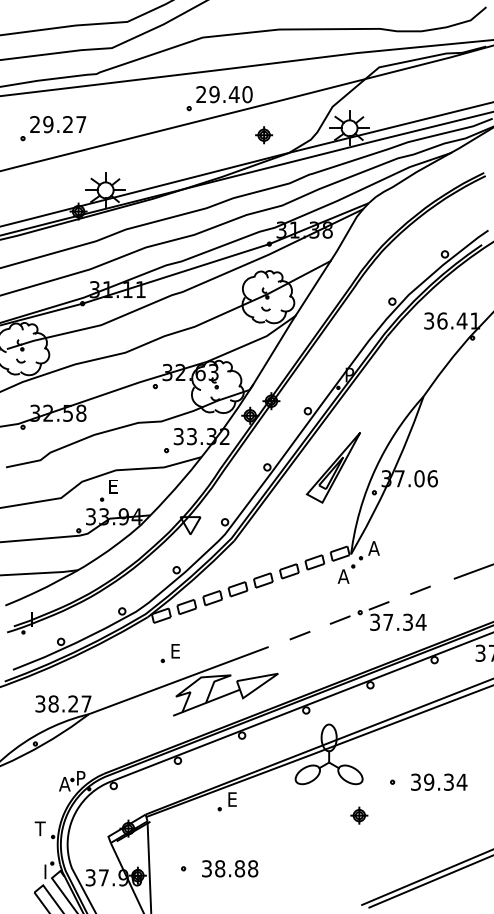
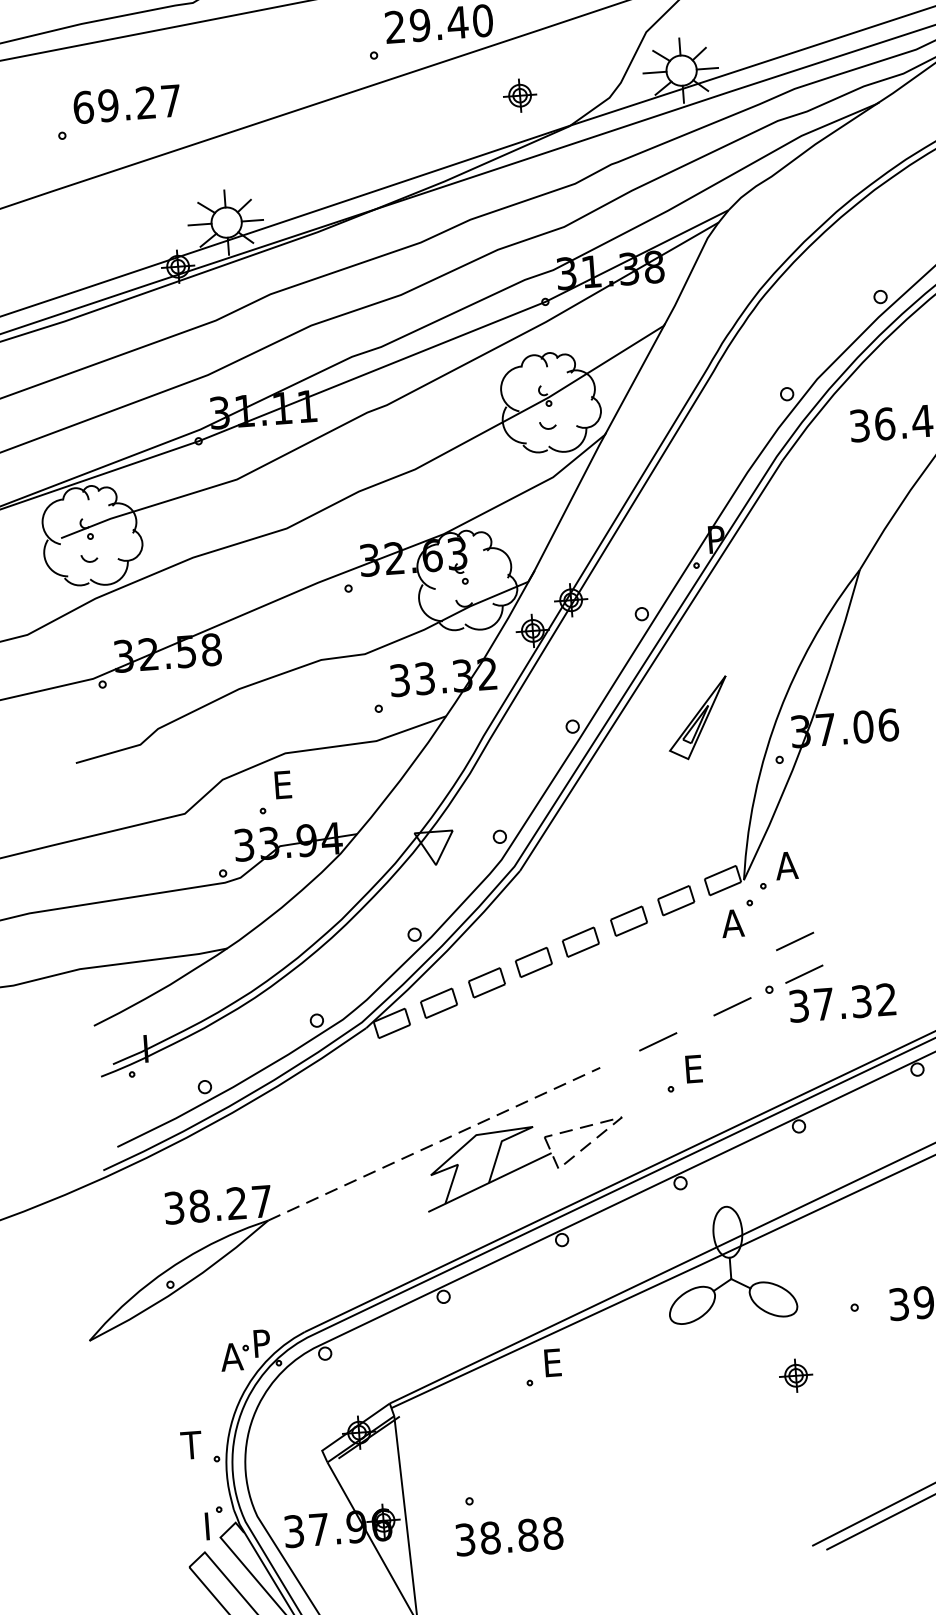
text: (35, 124) -> (84, 107), 29.27 -> 69.27
part: (332, 467) -> (696, 717), size x0.6
line: (420, 589) -> (794, 939), moved
text: (420, 621) -> (885, 998), 37.34 -> 37.32
part: (169, 653) -> (682, 1074), moved
line: (270, 678) -> (608, 1127), solid -> dashed
line: (178, 680) -> (433, 1144), solid -> dashed
text: (230, 868) -> (510, 1535), moved

